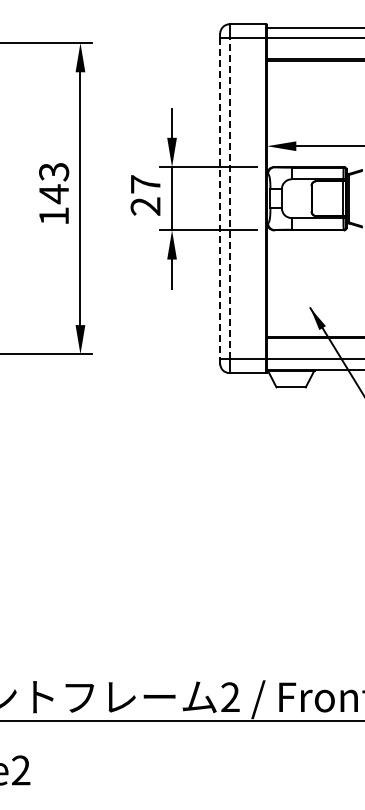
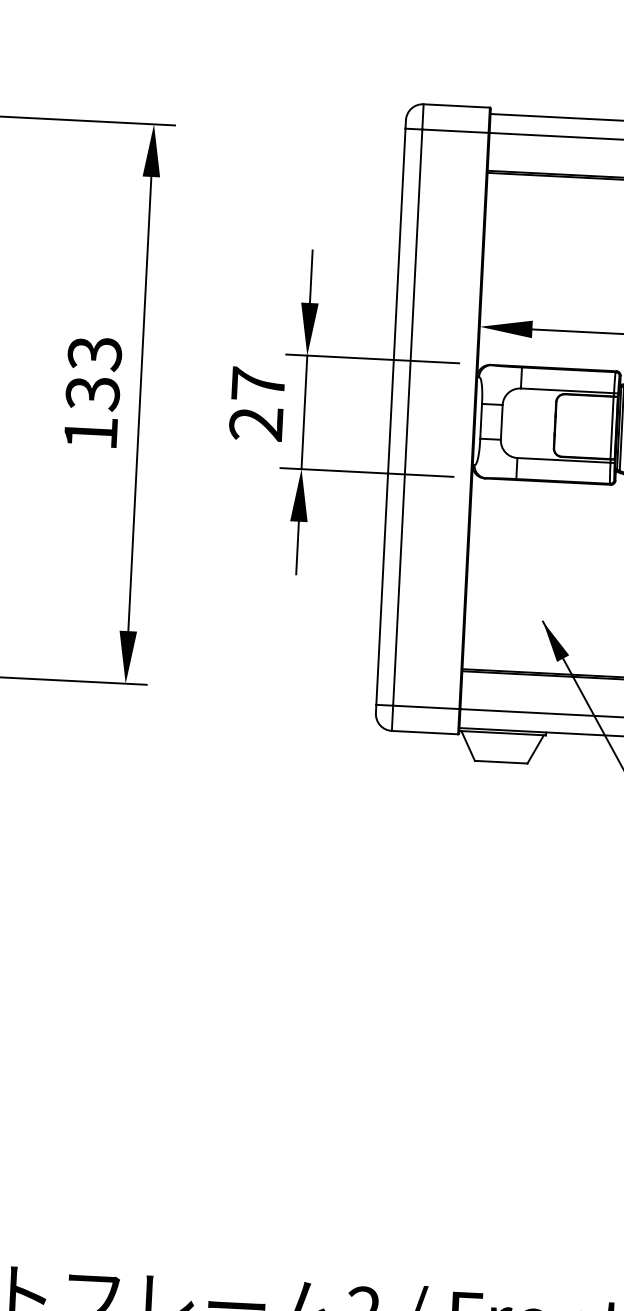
text: (54, 194) -> (93, 394), 143 -> 133
line: (229, 198) -> (407, 417), dashed -> solid
line: (220, 199) -> (391, 418), dashed -> solid

